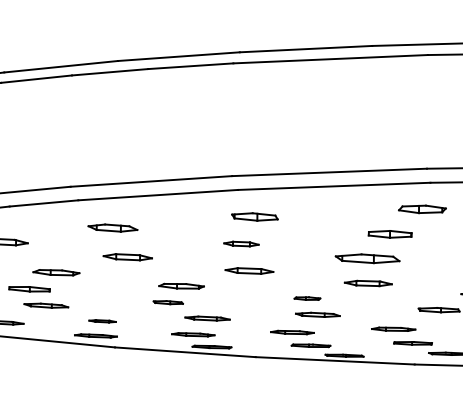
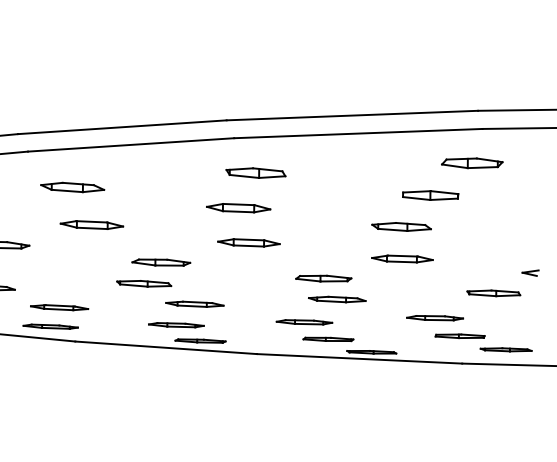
part: (241, 243) -> (238, 207), size x1.43
part: (367, 258) -> (401, 226), size x0.71
part: (307, 298) -> (323, 278), size x1.67
part: (168, 302) -> (144, 283), size x1.43
part: (102, 321) -> (59, 308), size x1.67

